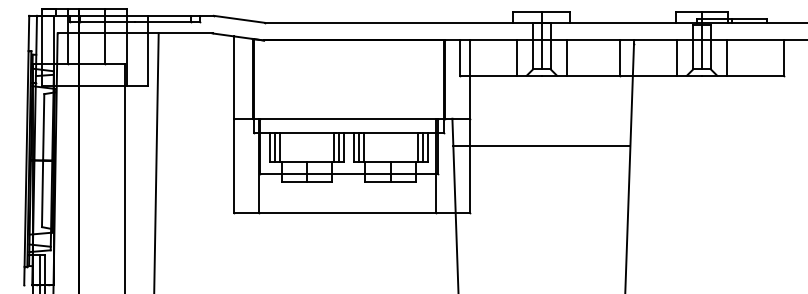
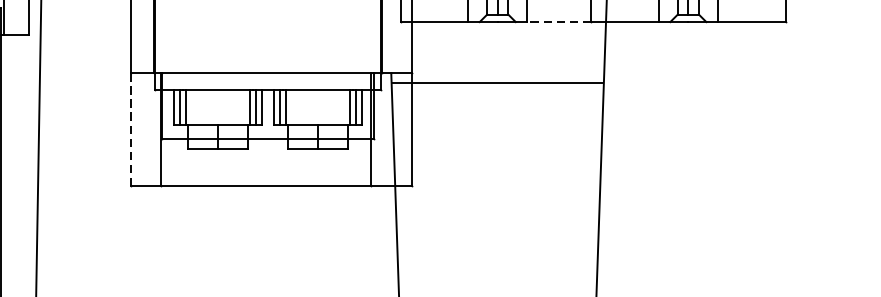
line: (593, 75) -> (559, 21), solid -> dashed
line: (541, 145) -> (497, 82), moved
line: (233, 166) -> (130, 130), solid -> dashed

